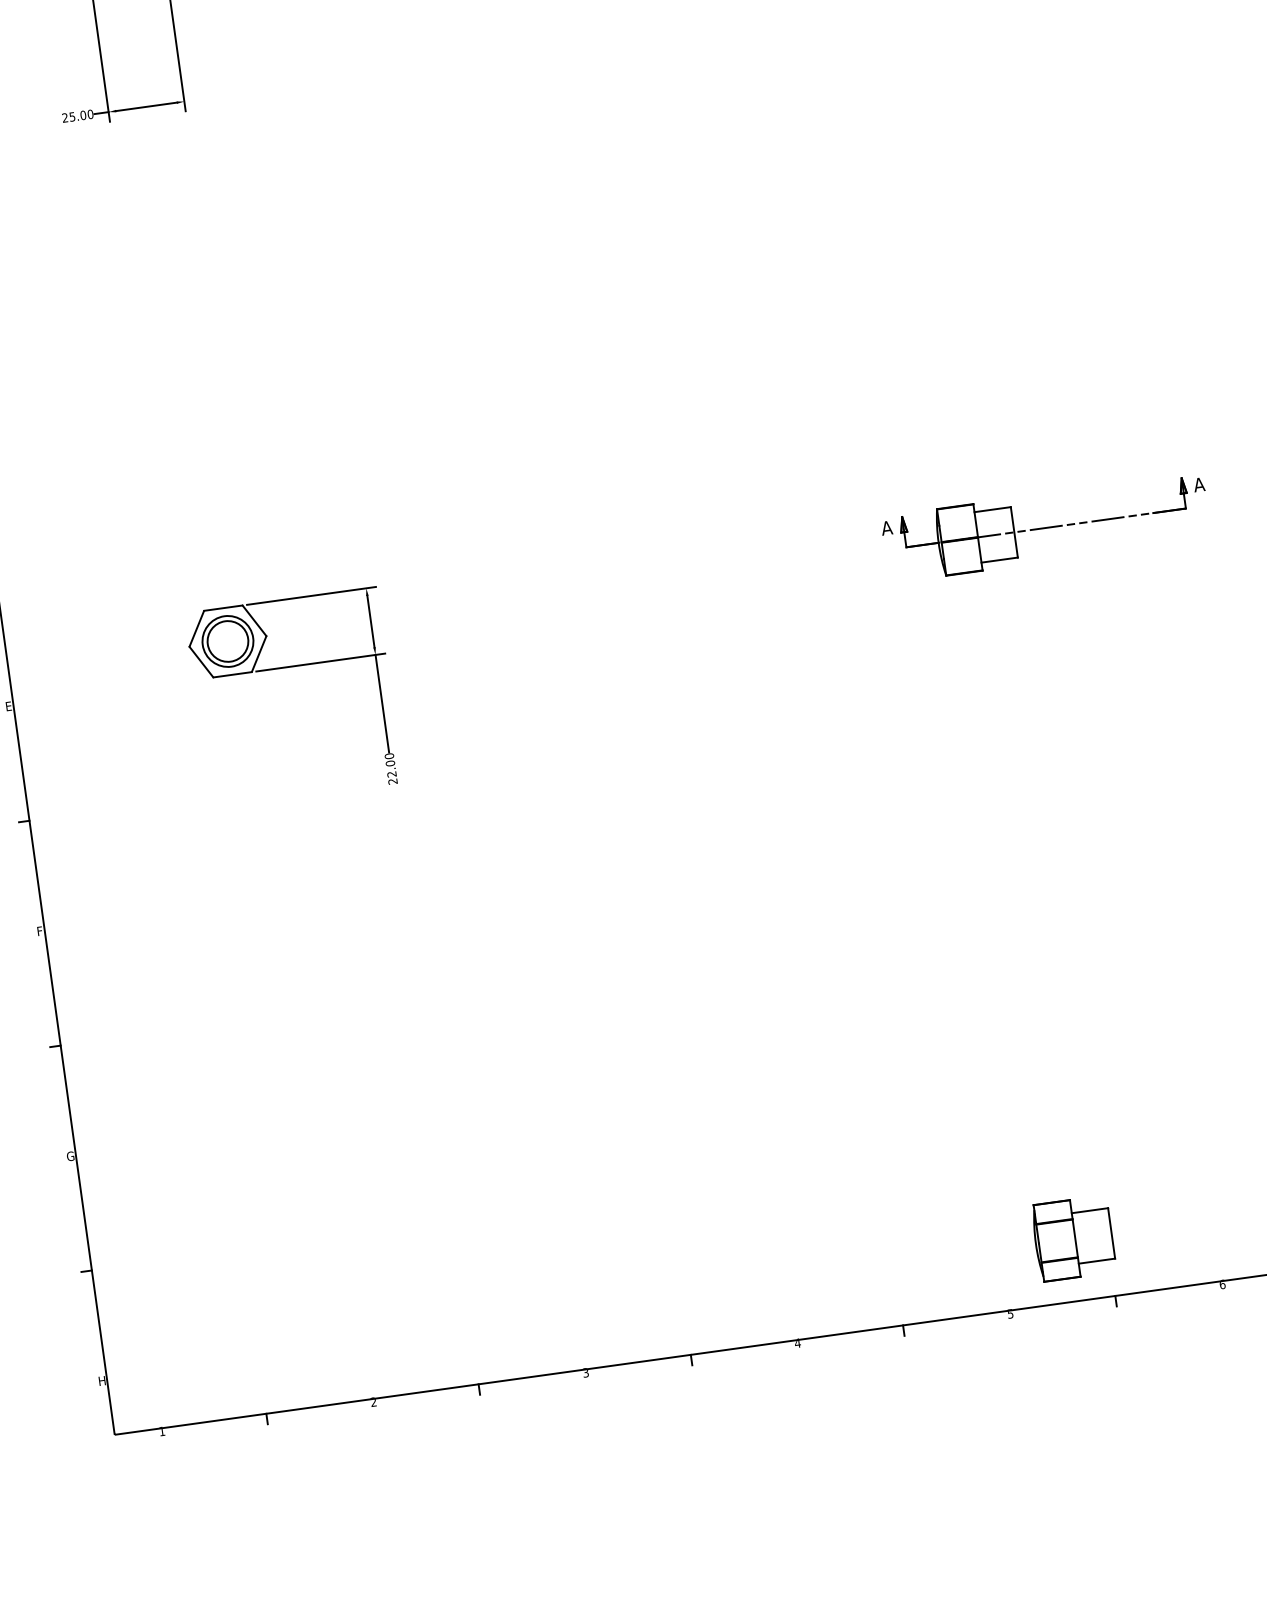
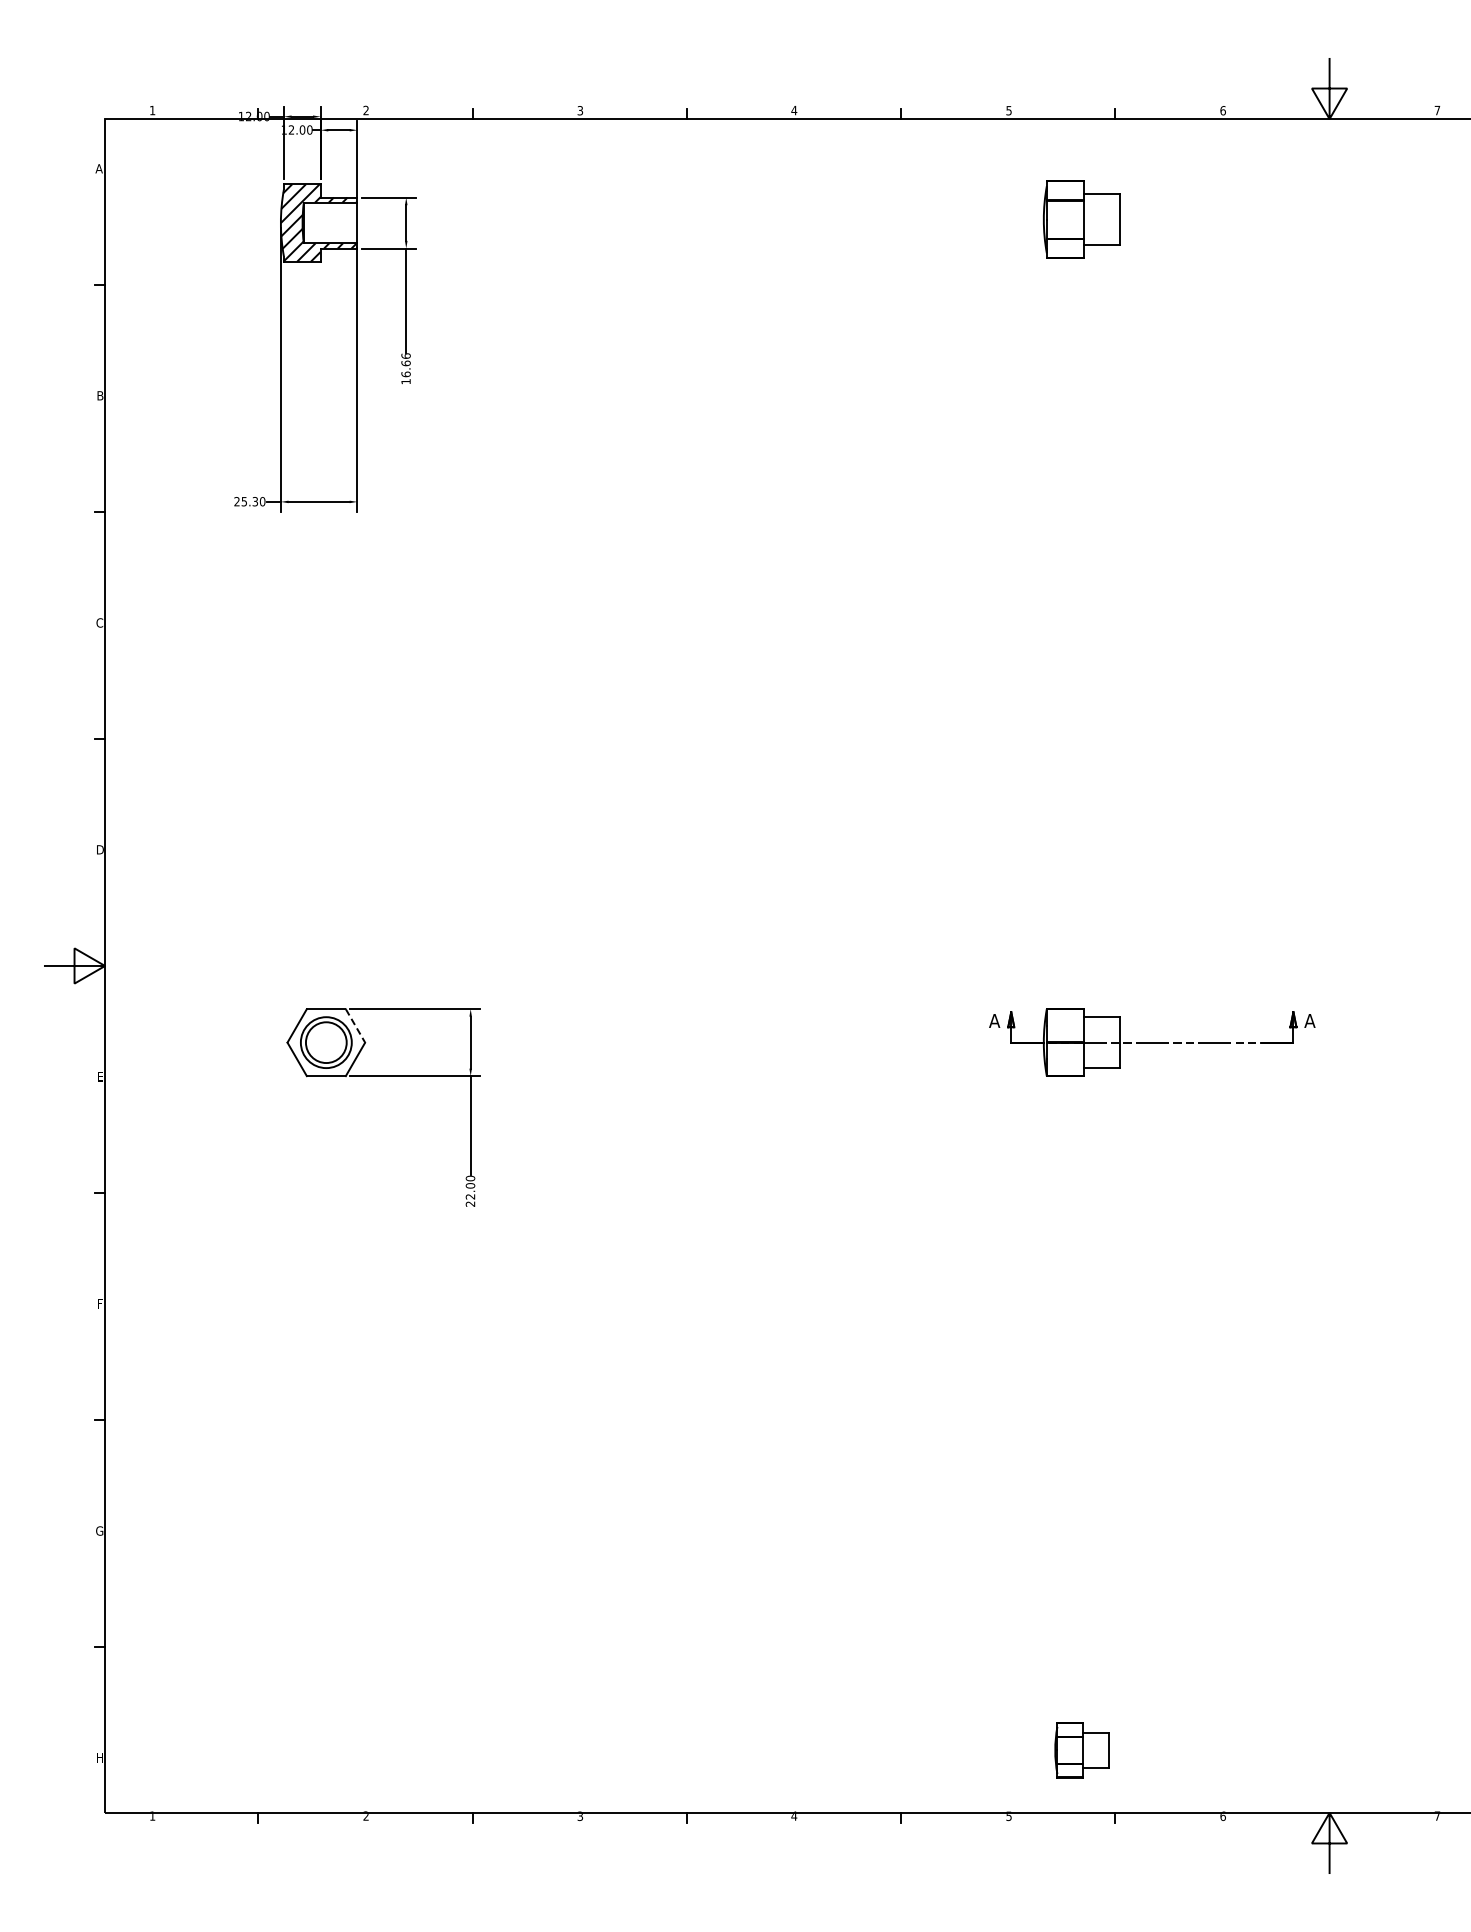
text: (83, 115) -> (255, 501), 25.00 -> 25.30
line: (254, 621) -> (355, 1026), solid -> dashed
part: (1073, 1238) -> (1081, 1750), size x0.7

